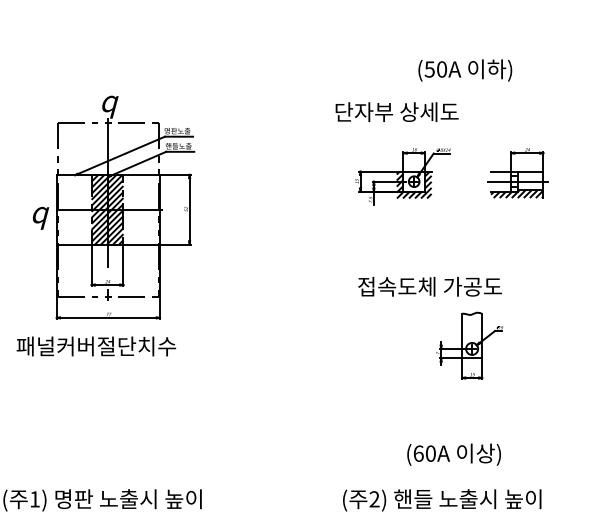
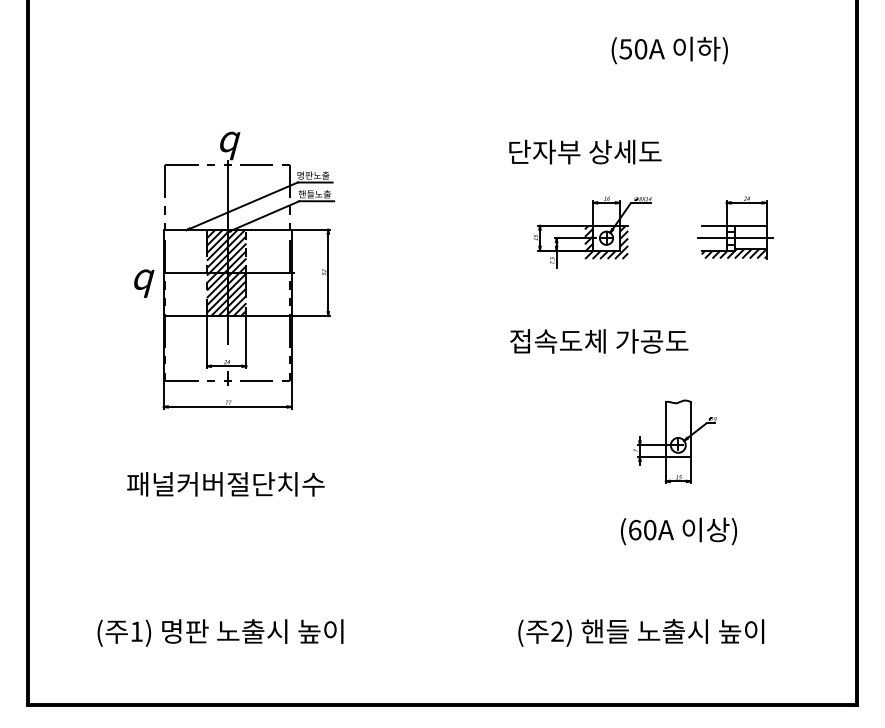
text: (465, 70) -> (669, 50), moved
text: (430, 286) -> (599, 341), moved
text: (96, 346) -> (225, 484), moved
text: (454, 454) -> (679, 531), moved

